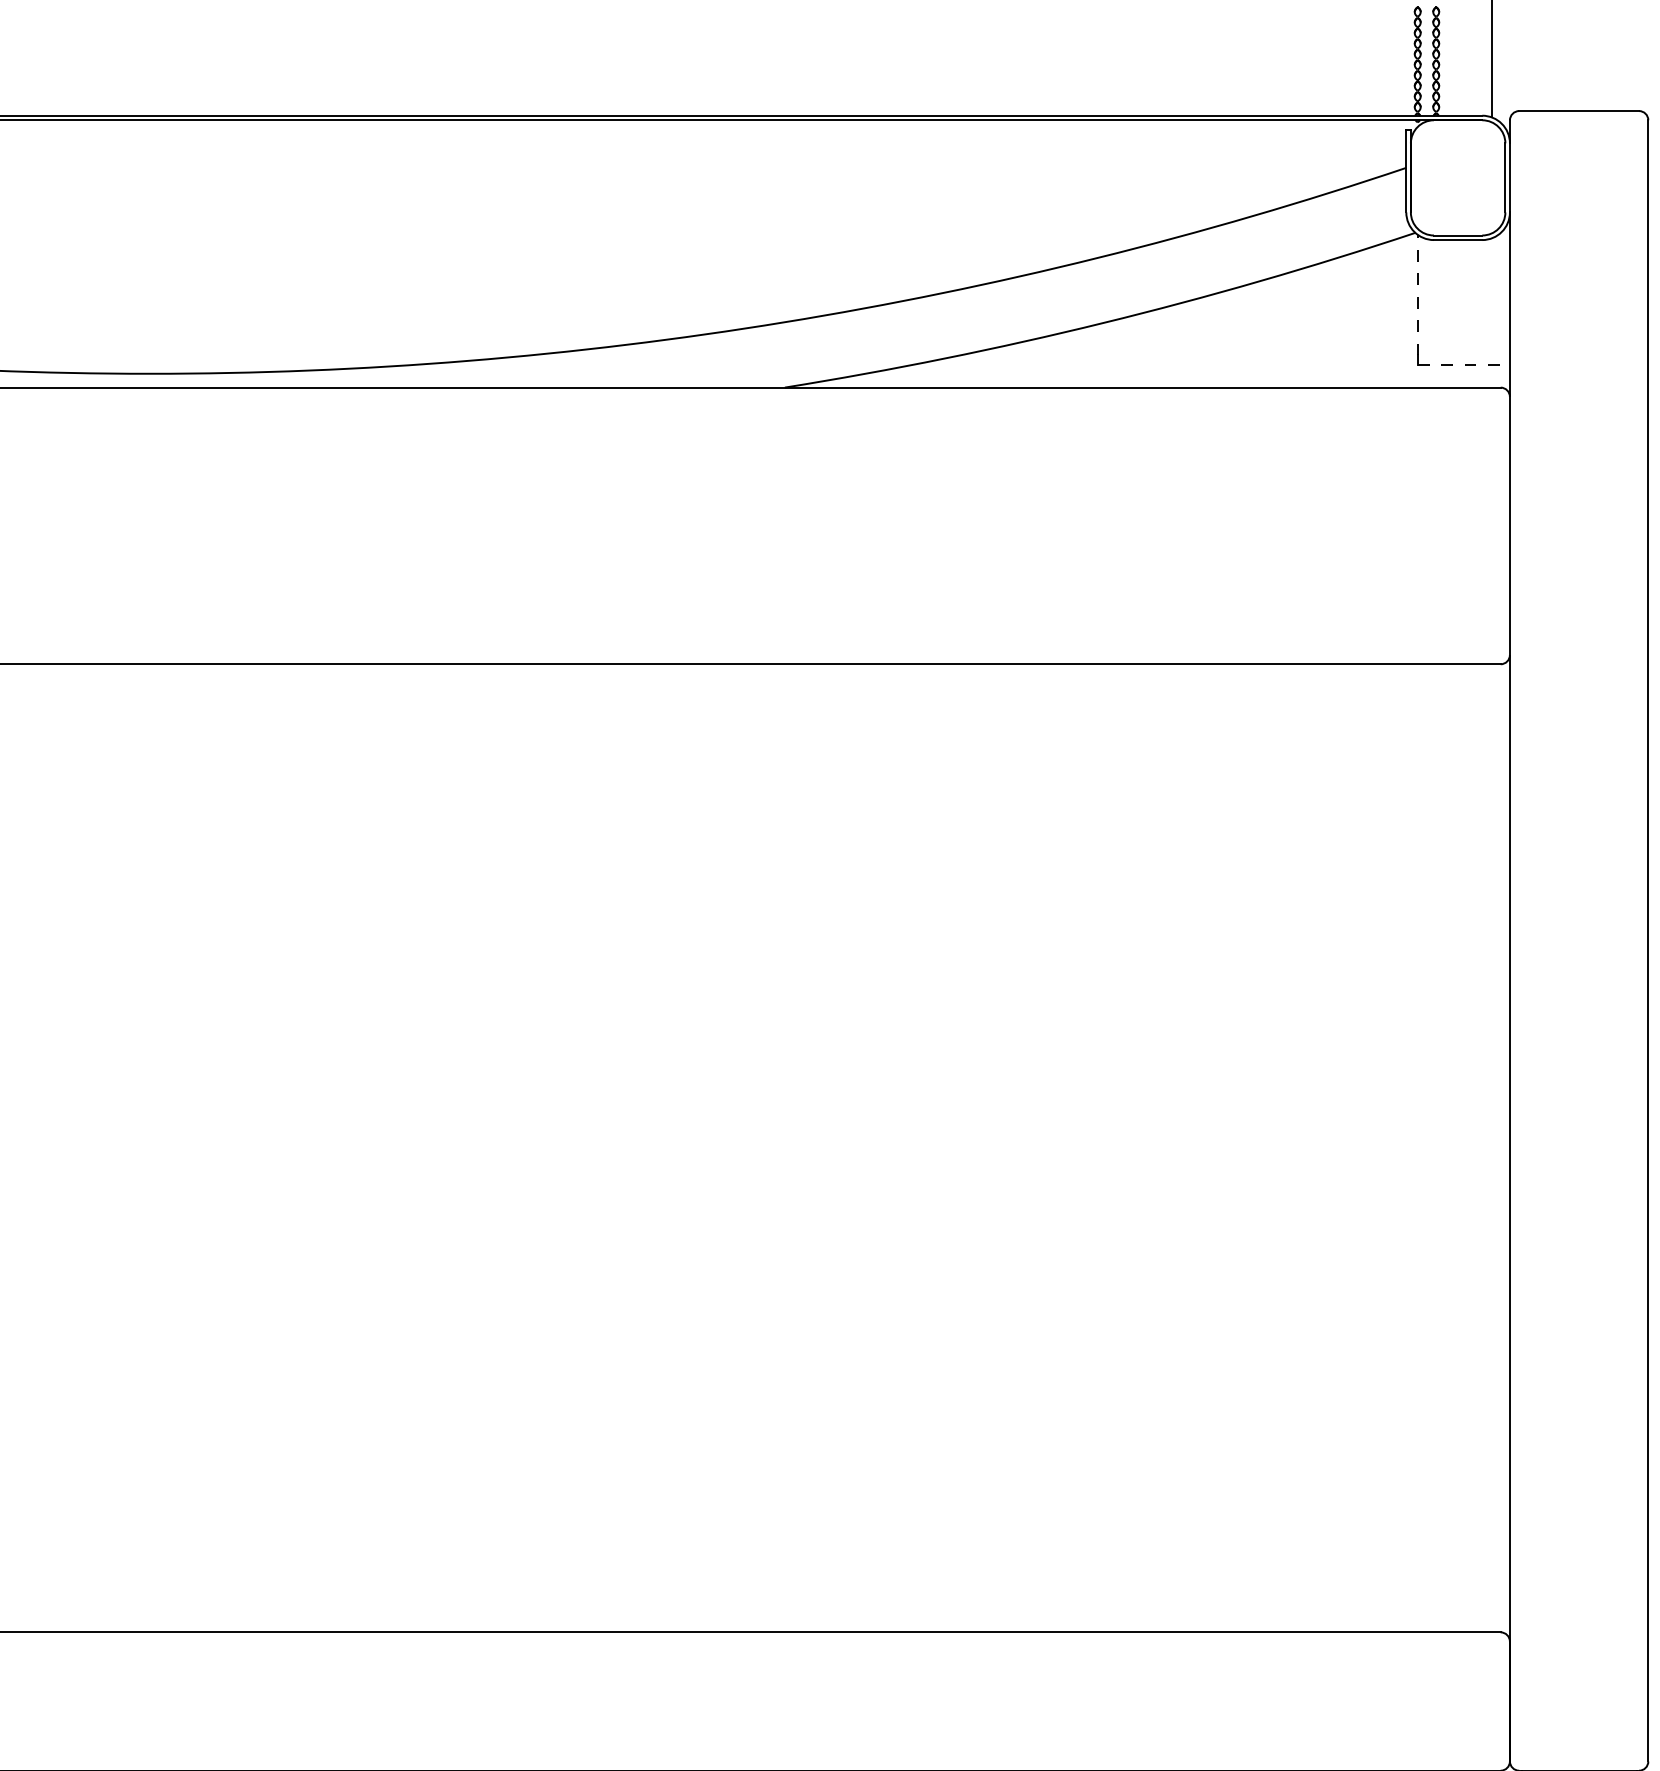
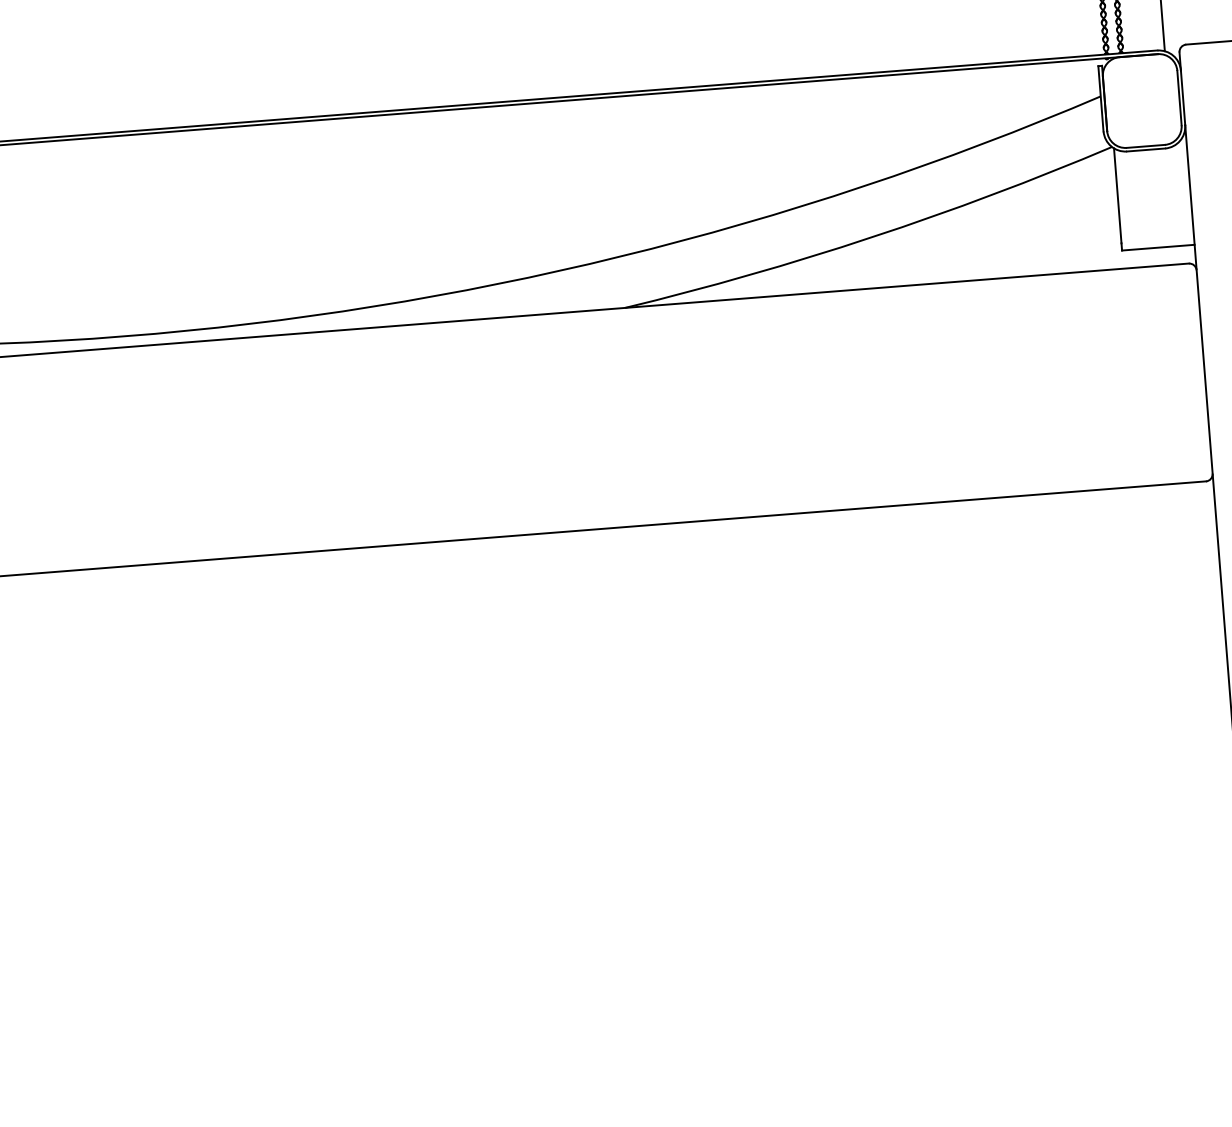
line: (1417, 294) -> (1117, 195), dashed -> solid
line: (1464, 364) -> (1158, 247), dashed -> solid

